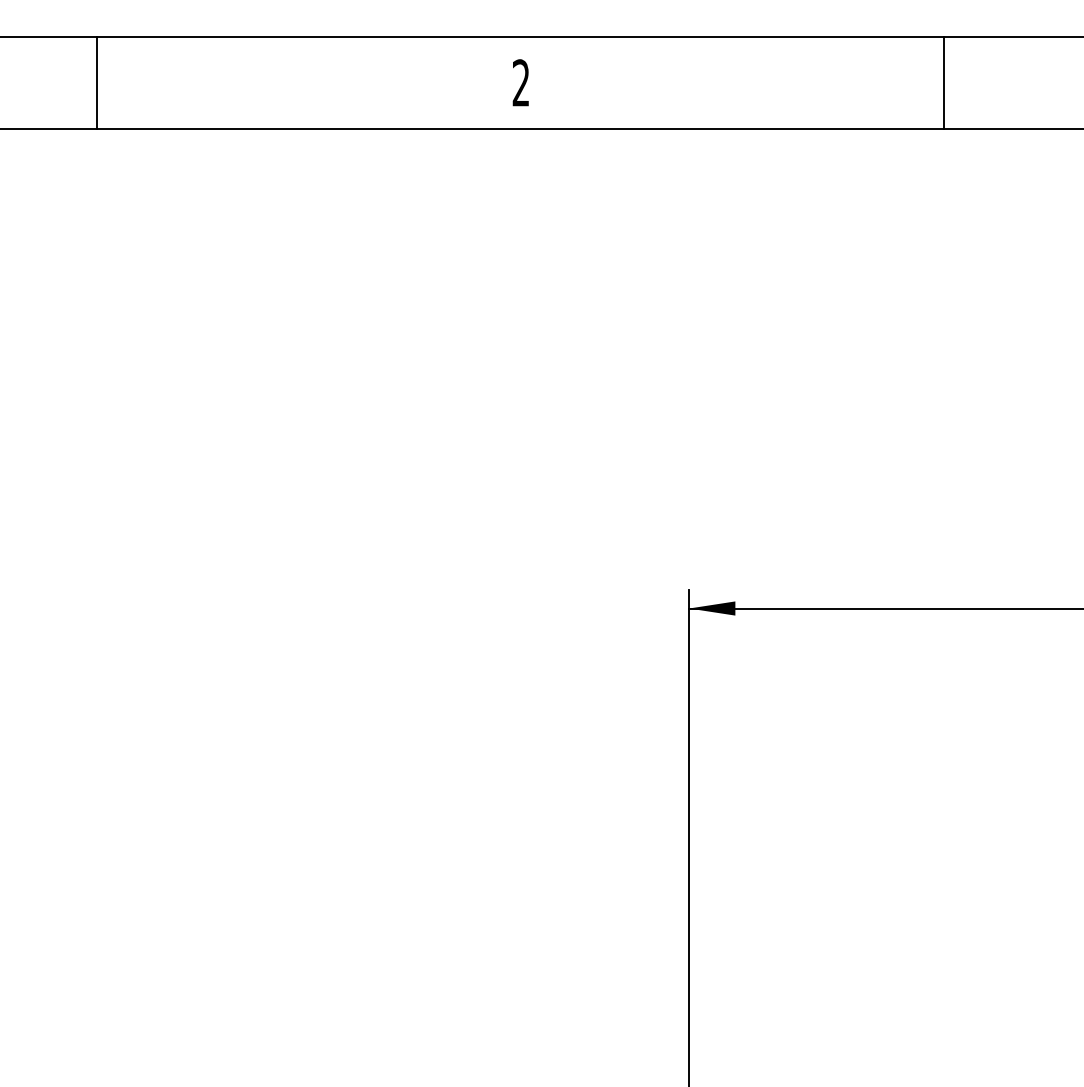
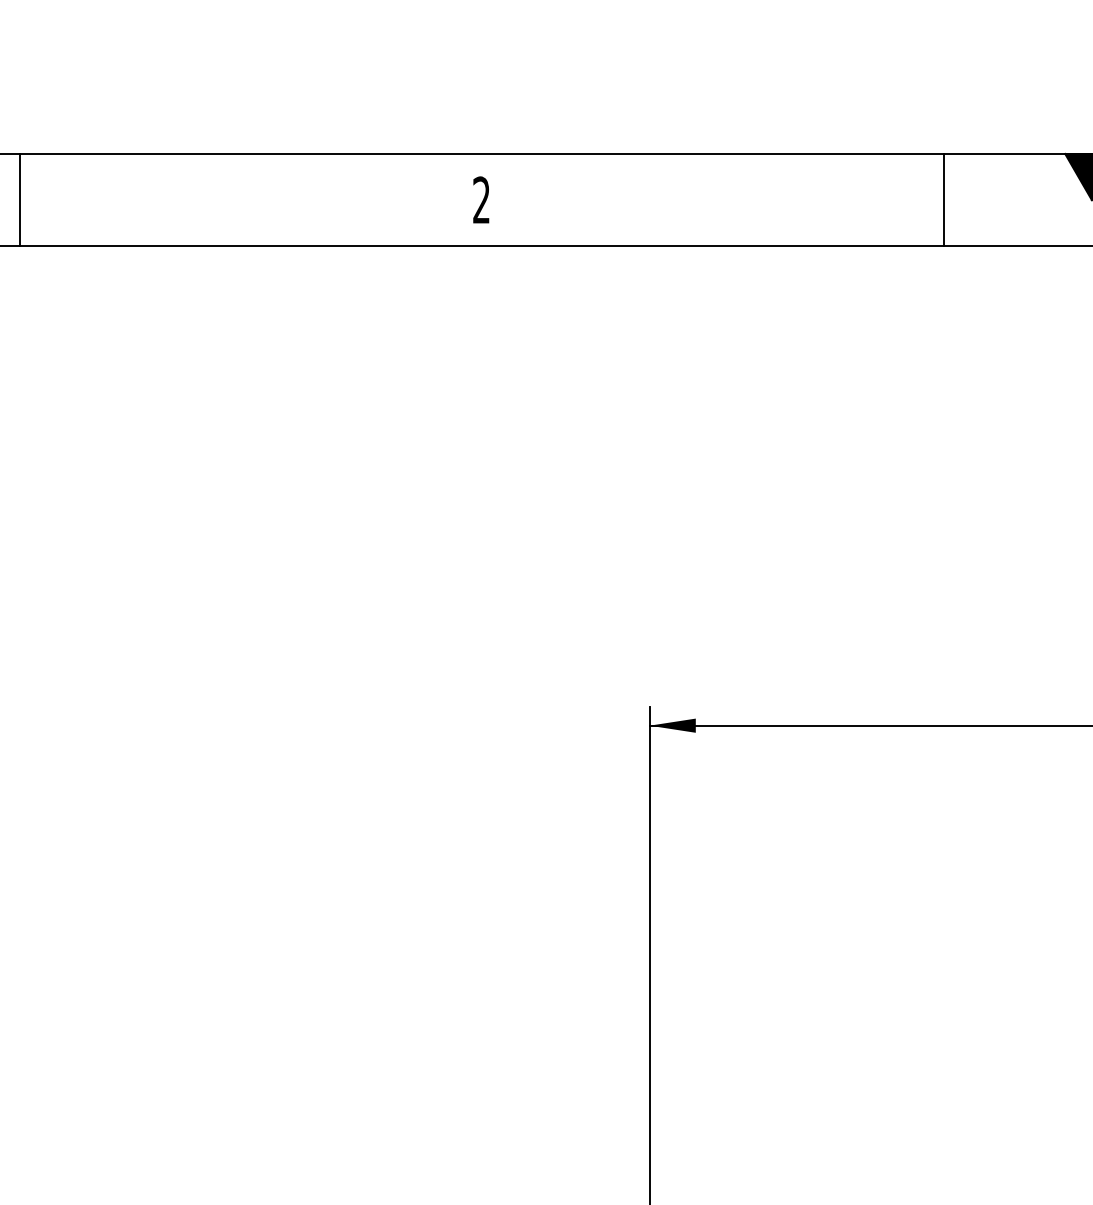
line: (96, 82) -> (19, 199), moved
line: (944, 82) -> (944, 199), moved

